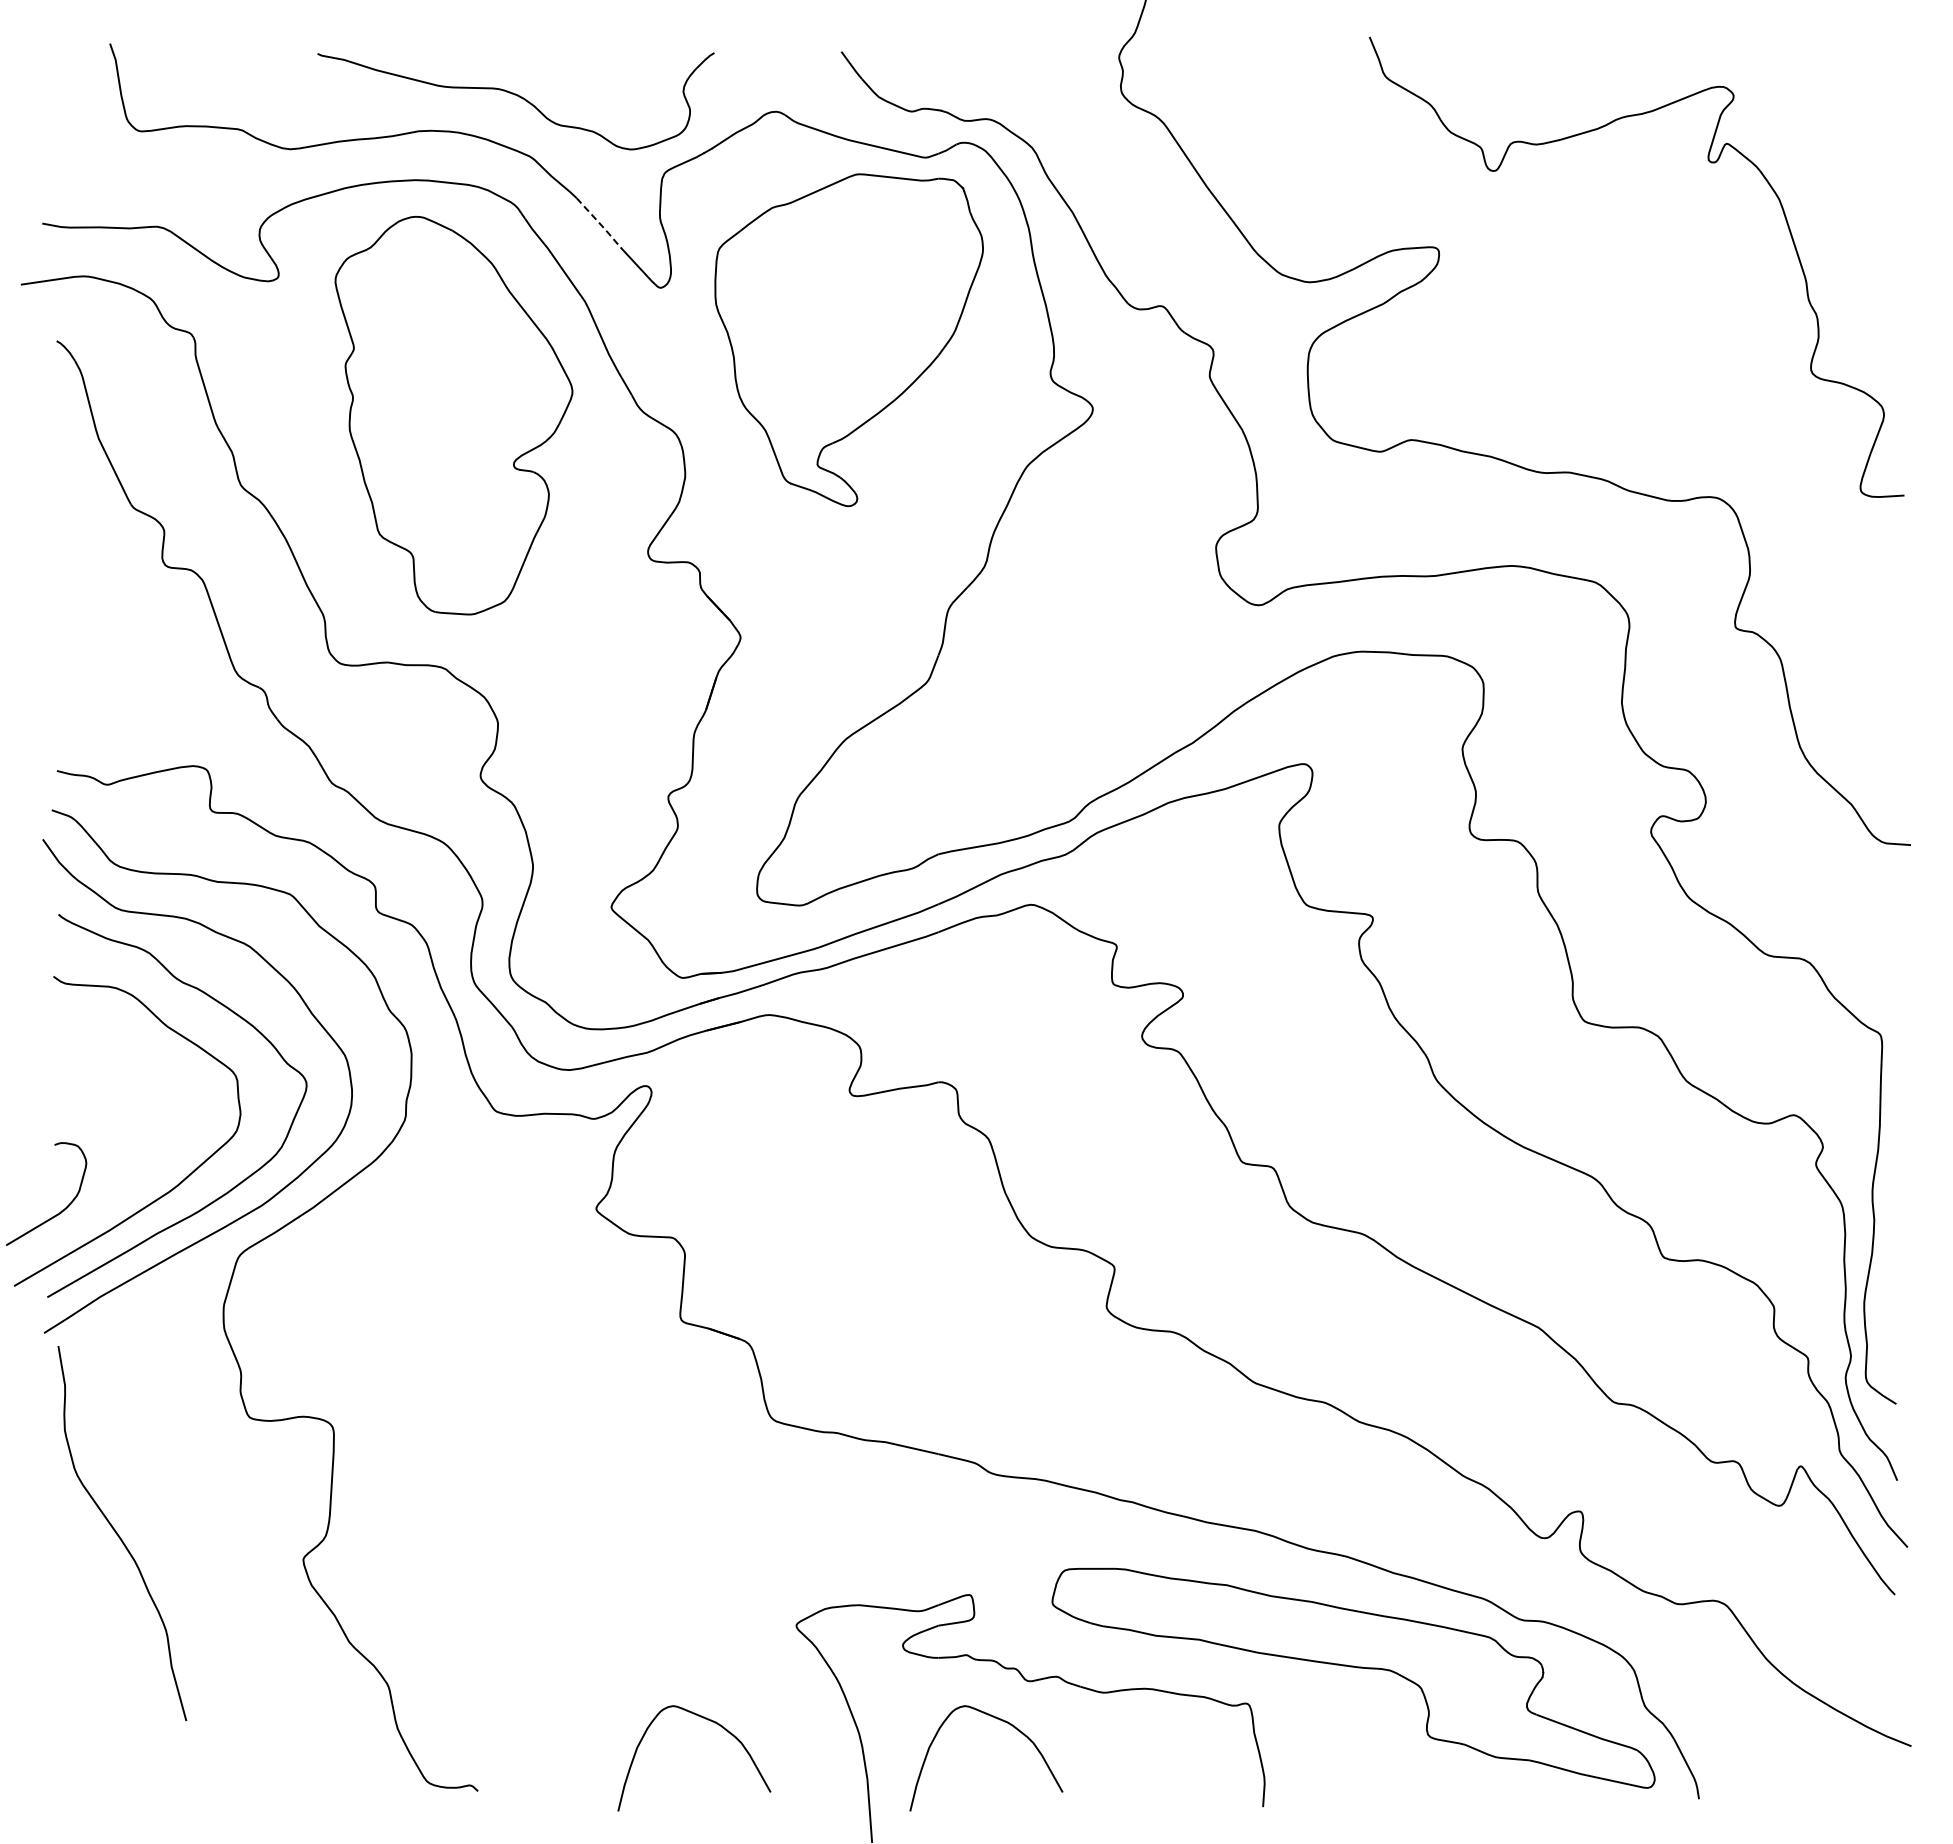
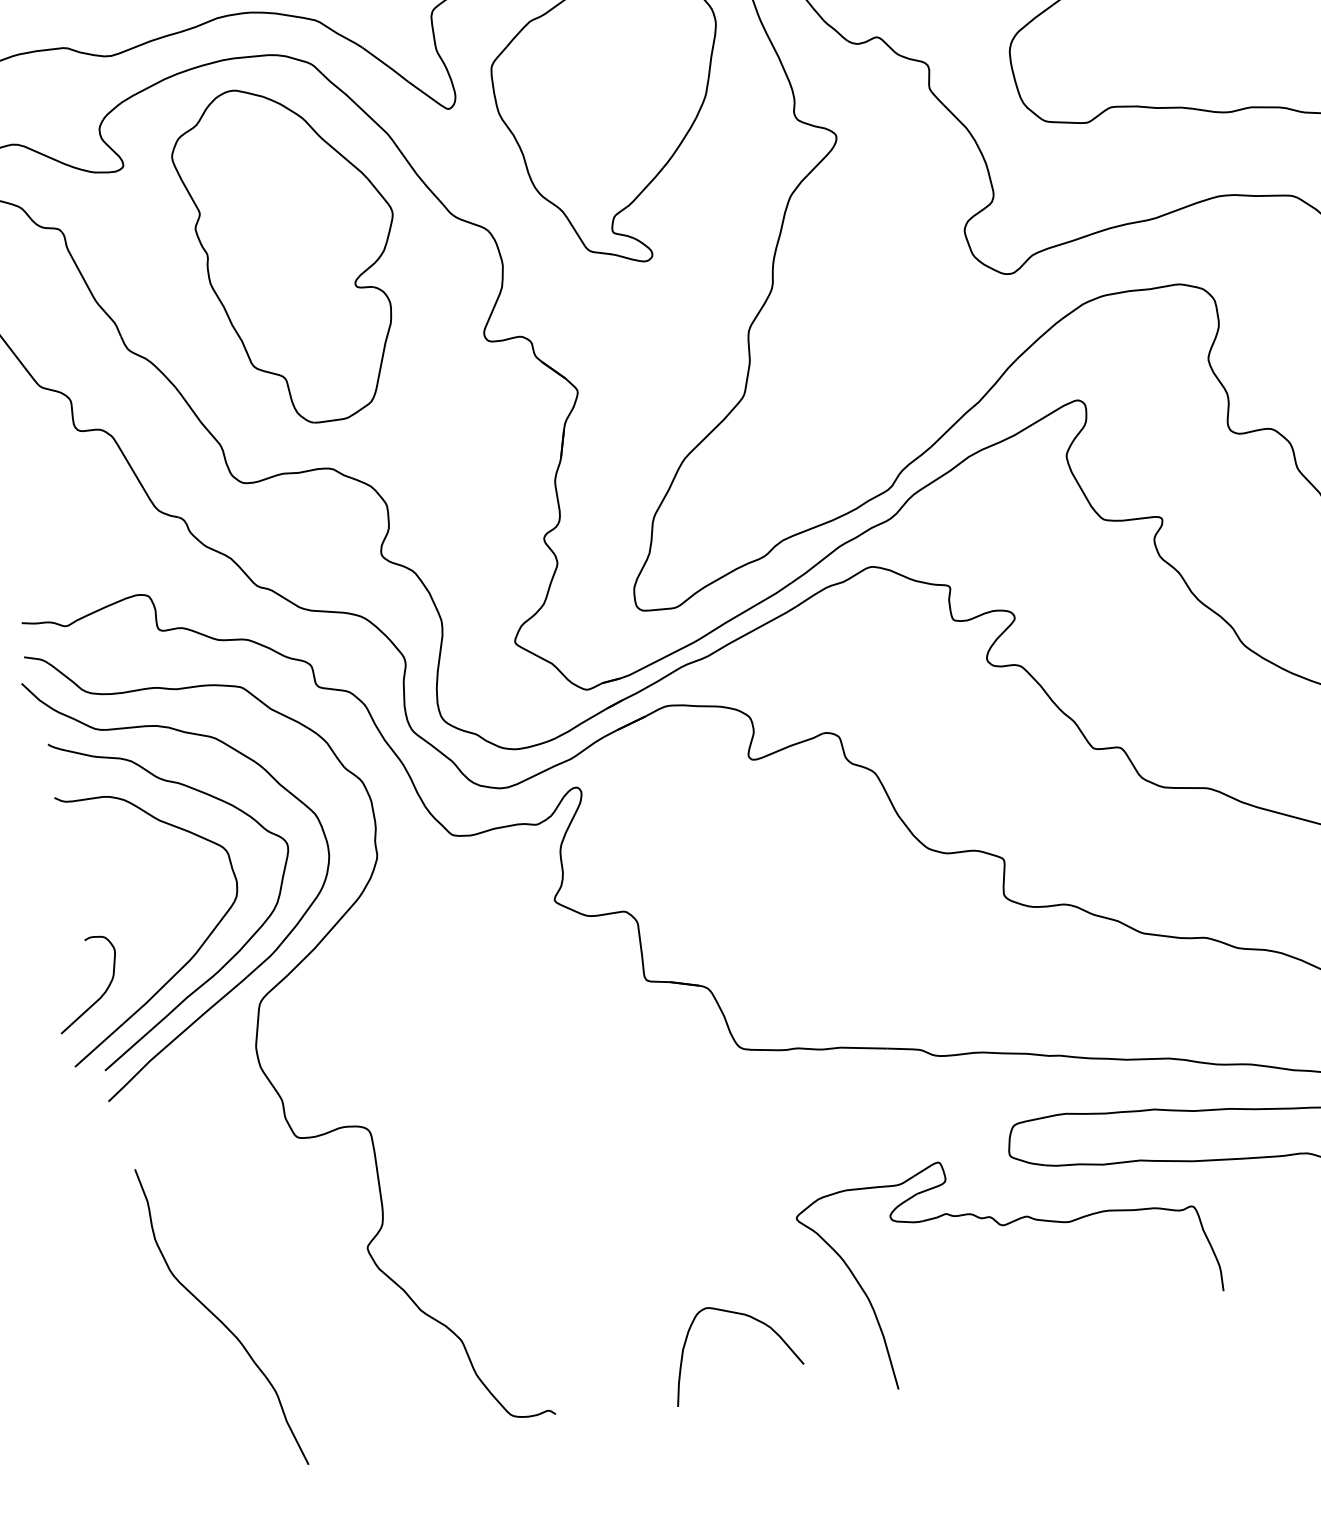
line: (599, 222) -> (385, 64), dashed -> solid
curve: (119, 1535) -> (219, 1319), moved
curve: (999, 1720) -> (985, 1263), removed

